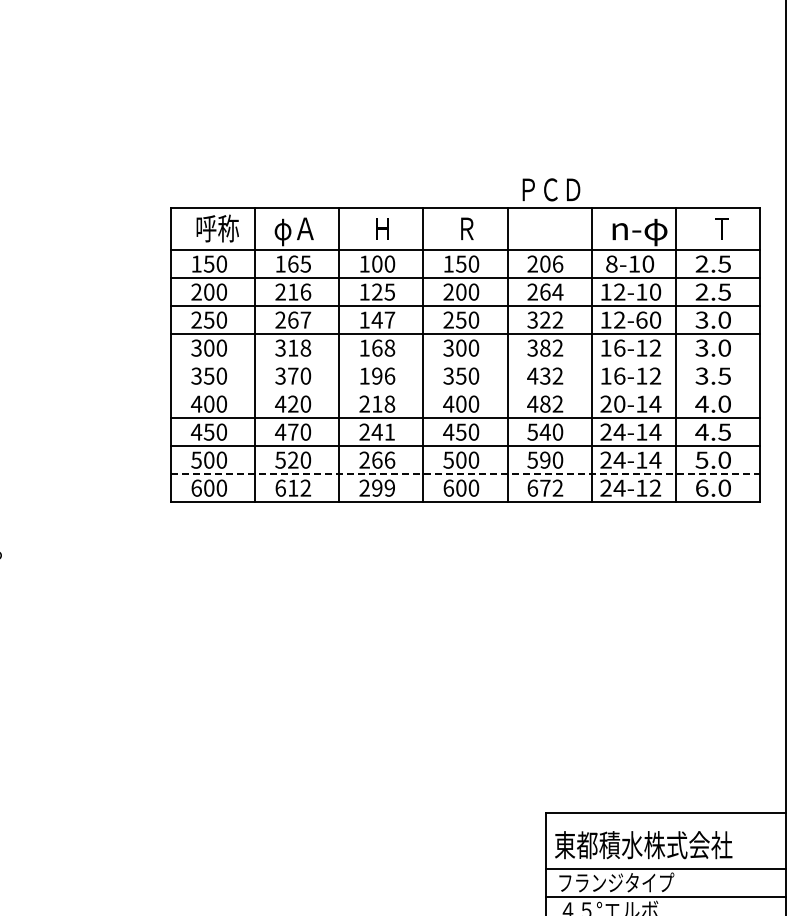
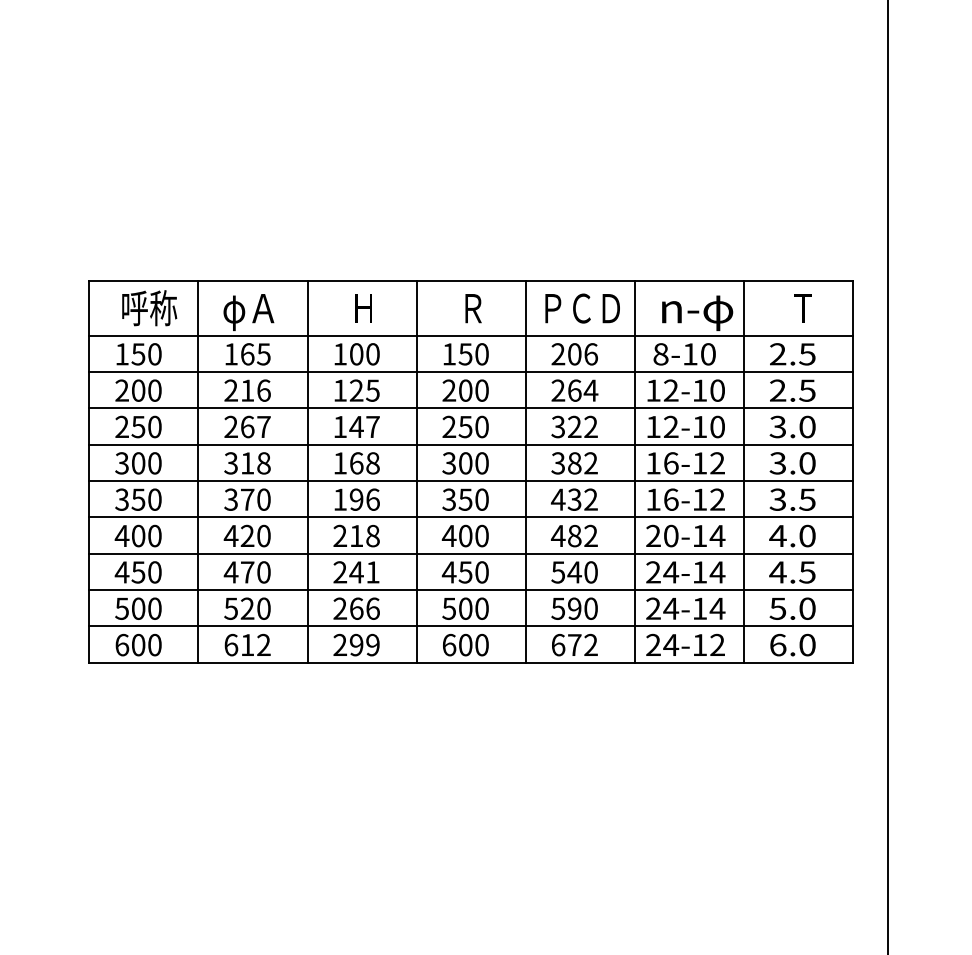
text: (551, 189) -> (582, 308), moved
text: (641, 319) -> (699, 426), 12-60 -> 12-10
line: (465, 361) -> (471, 480), added
line: (465, 389) -> (471, 517), added
line: (465, 473) -> (471, 626), dashed -> solid

